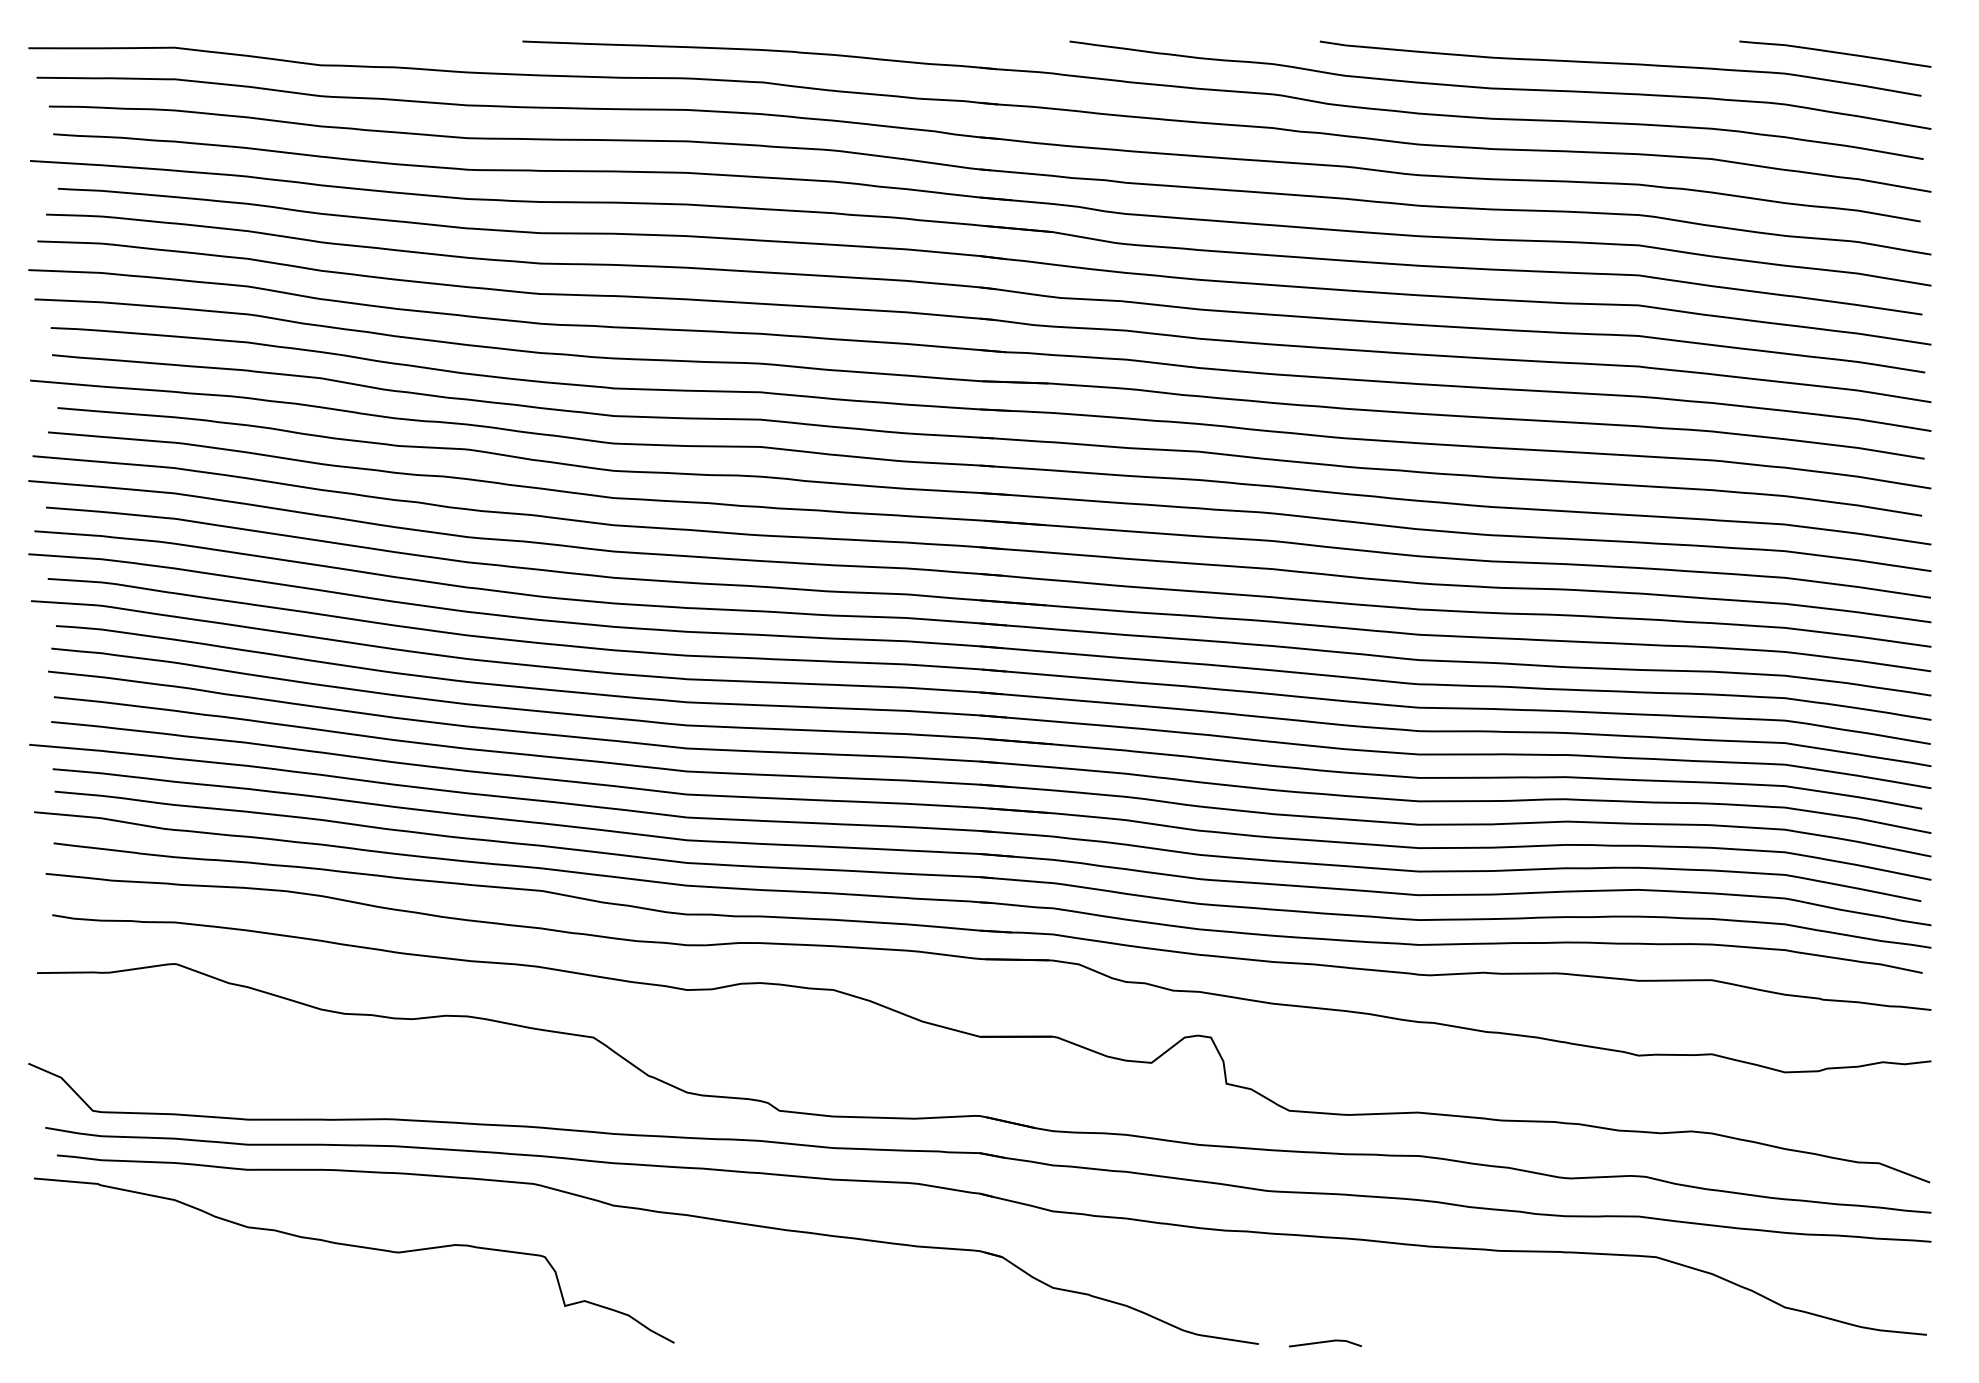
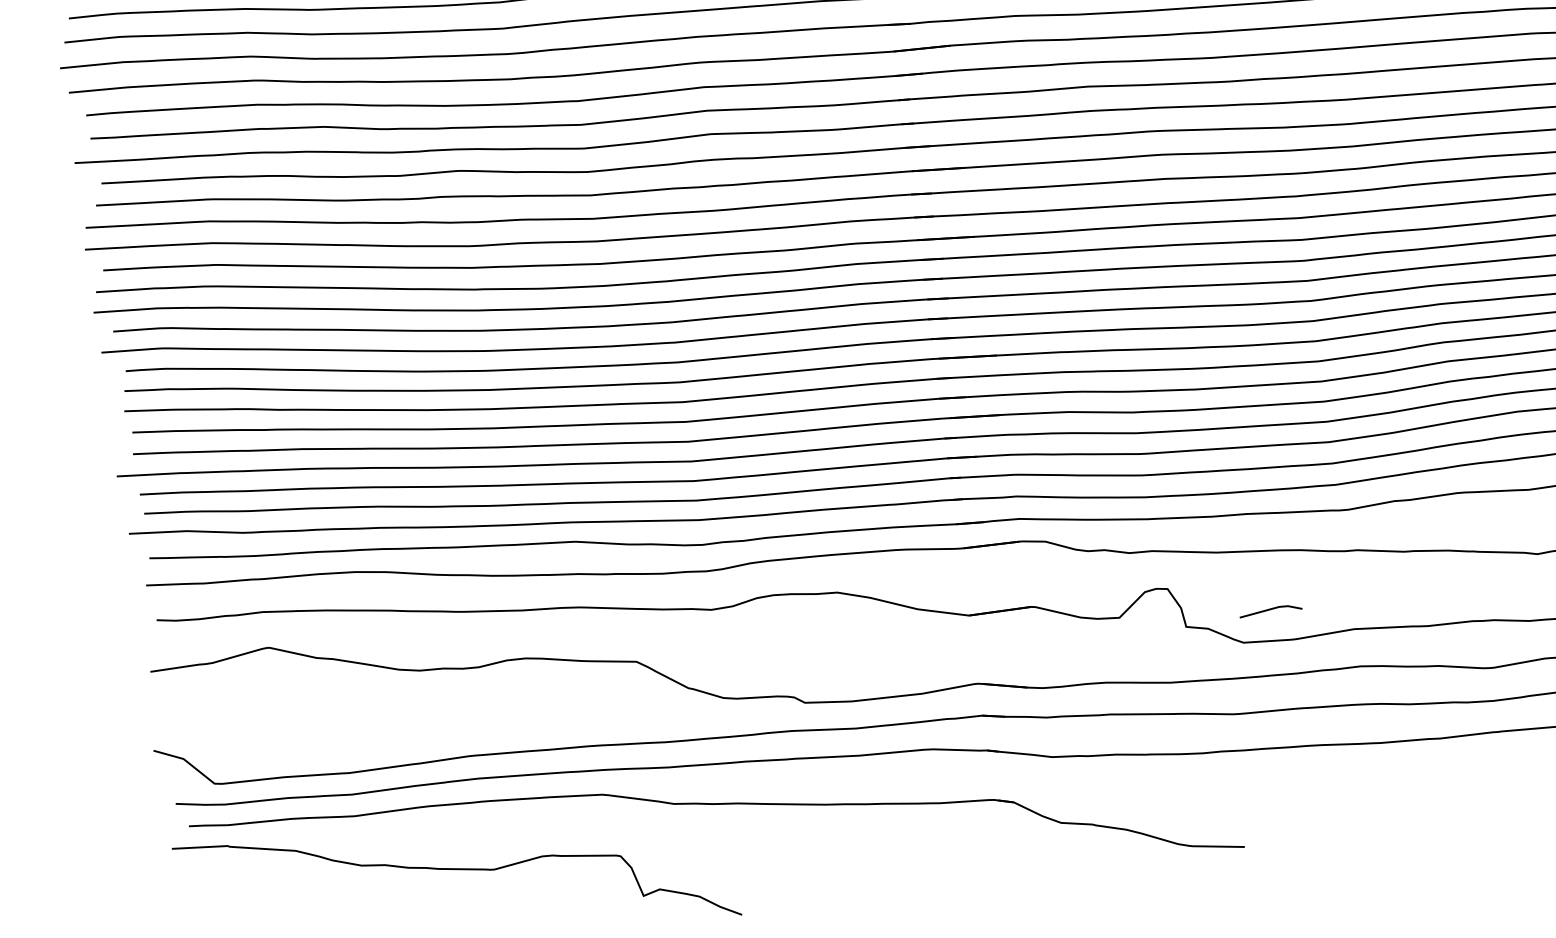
line: (1325, 1342) -> (1270, 609), moved

